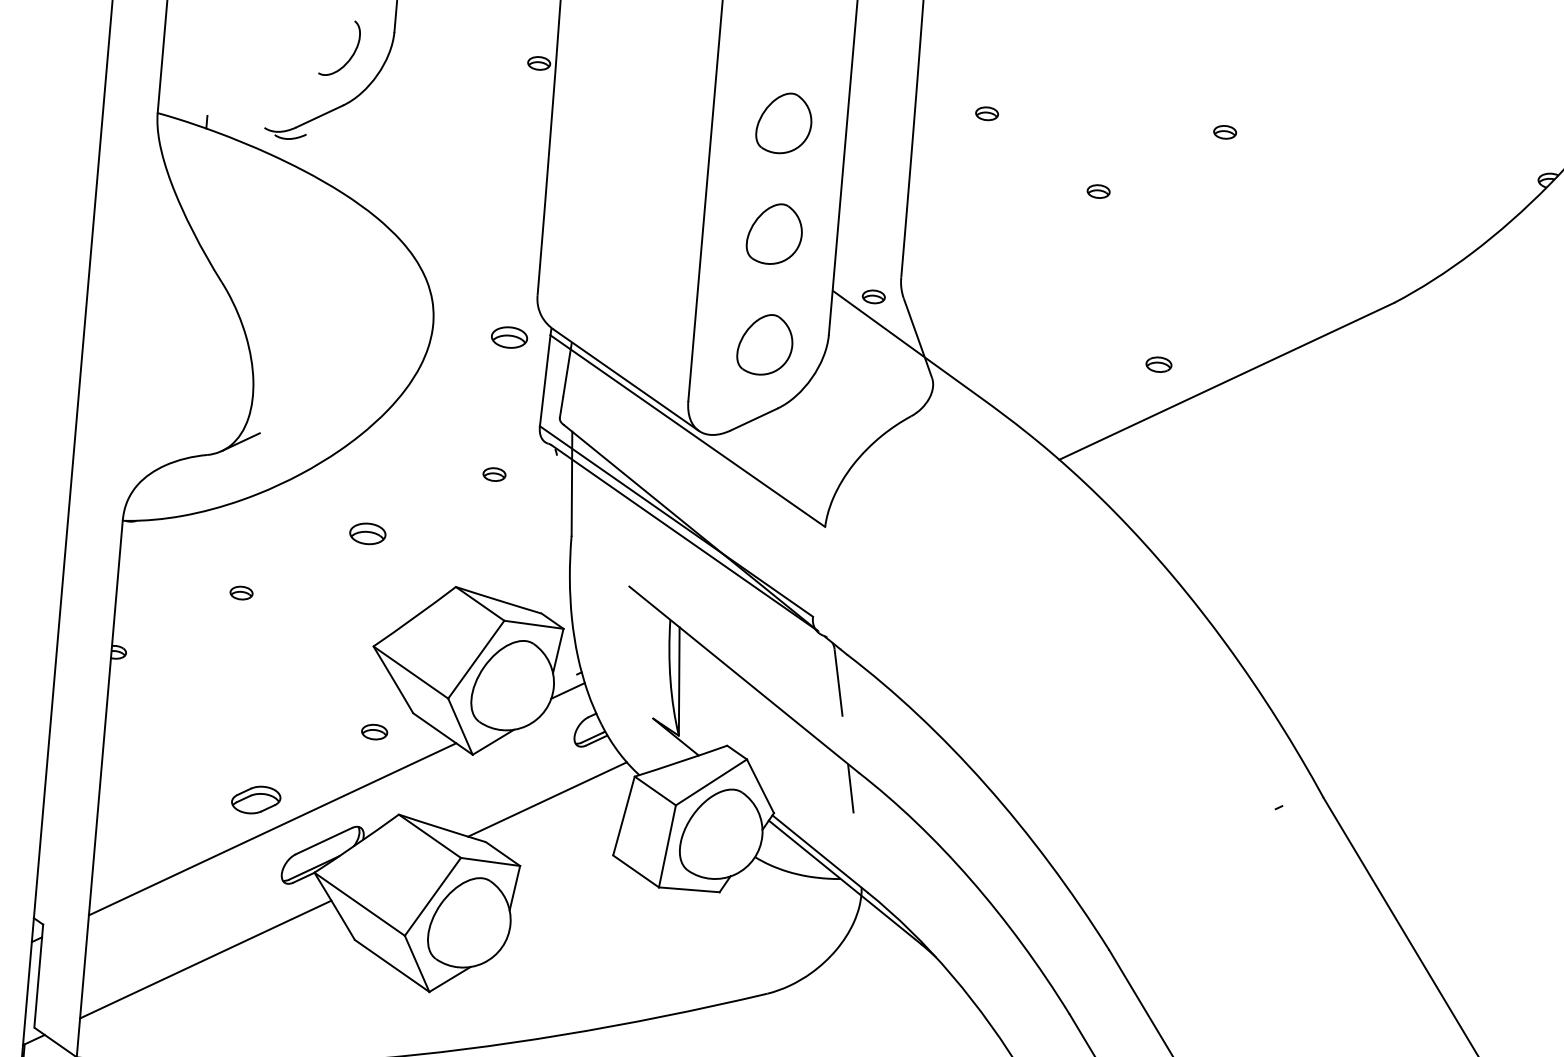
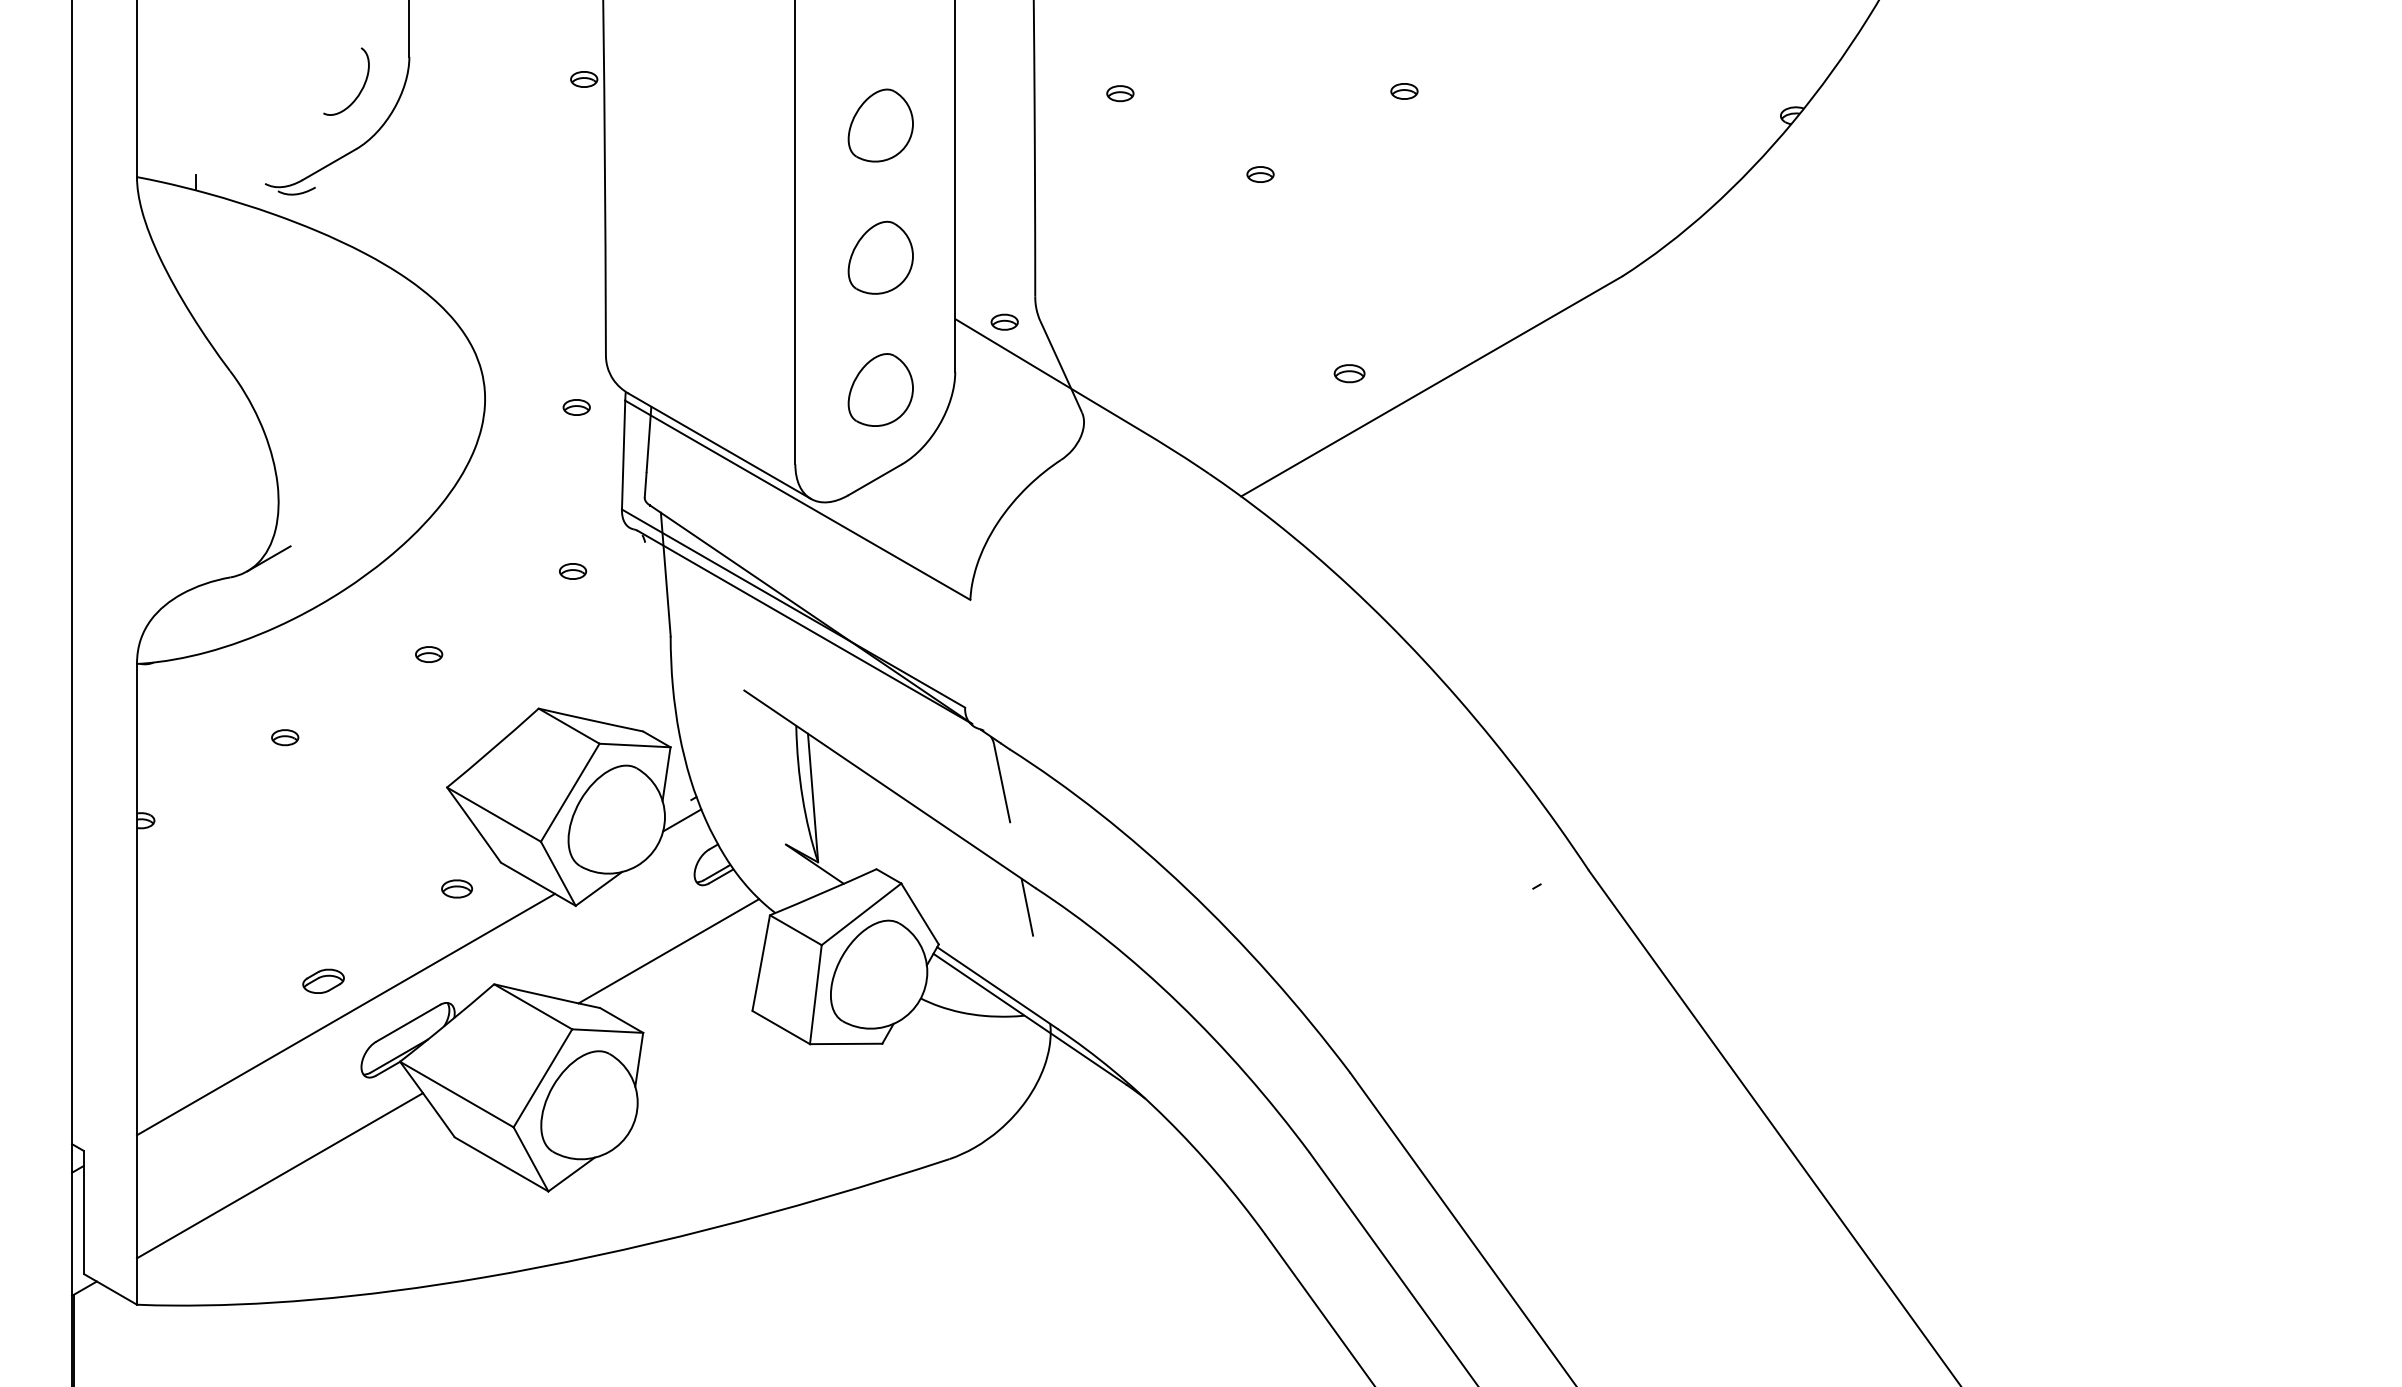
part: (509, 337) -> (576, 407), size x0.62
part: (368, 533) -> (429, 654), size x0.62
part: (256, 799) -> (323, 980), size x0.71

